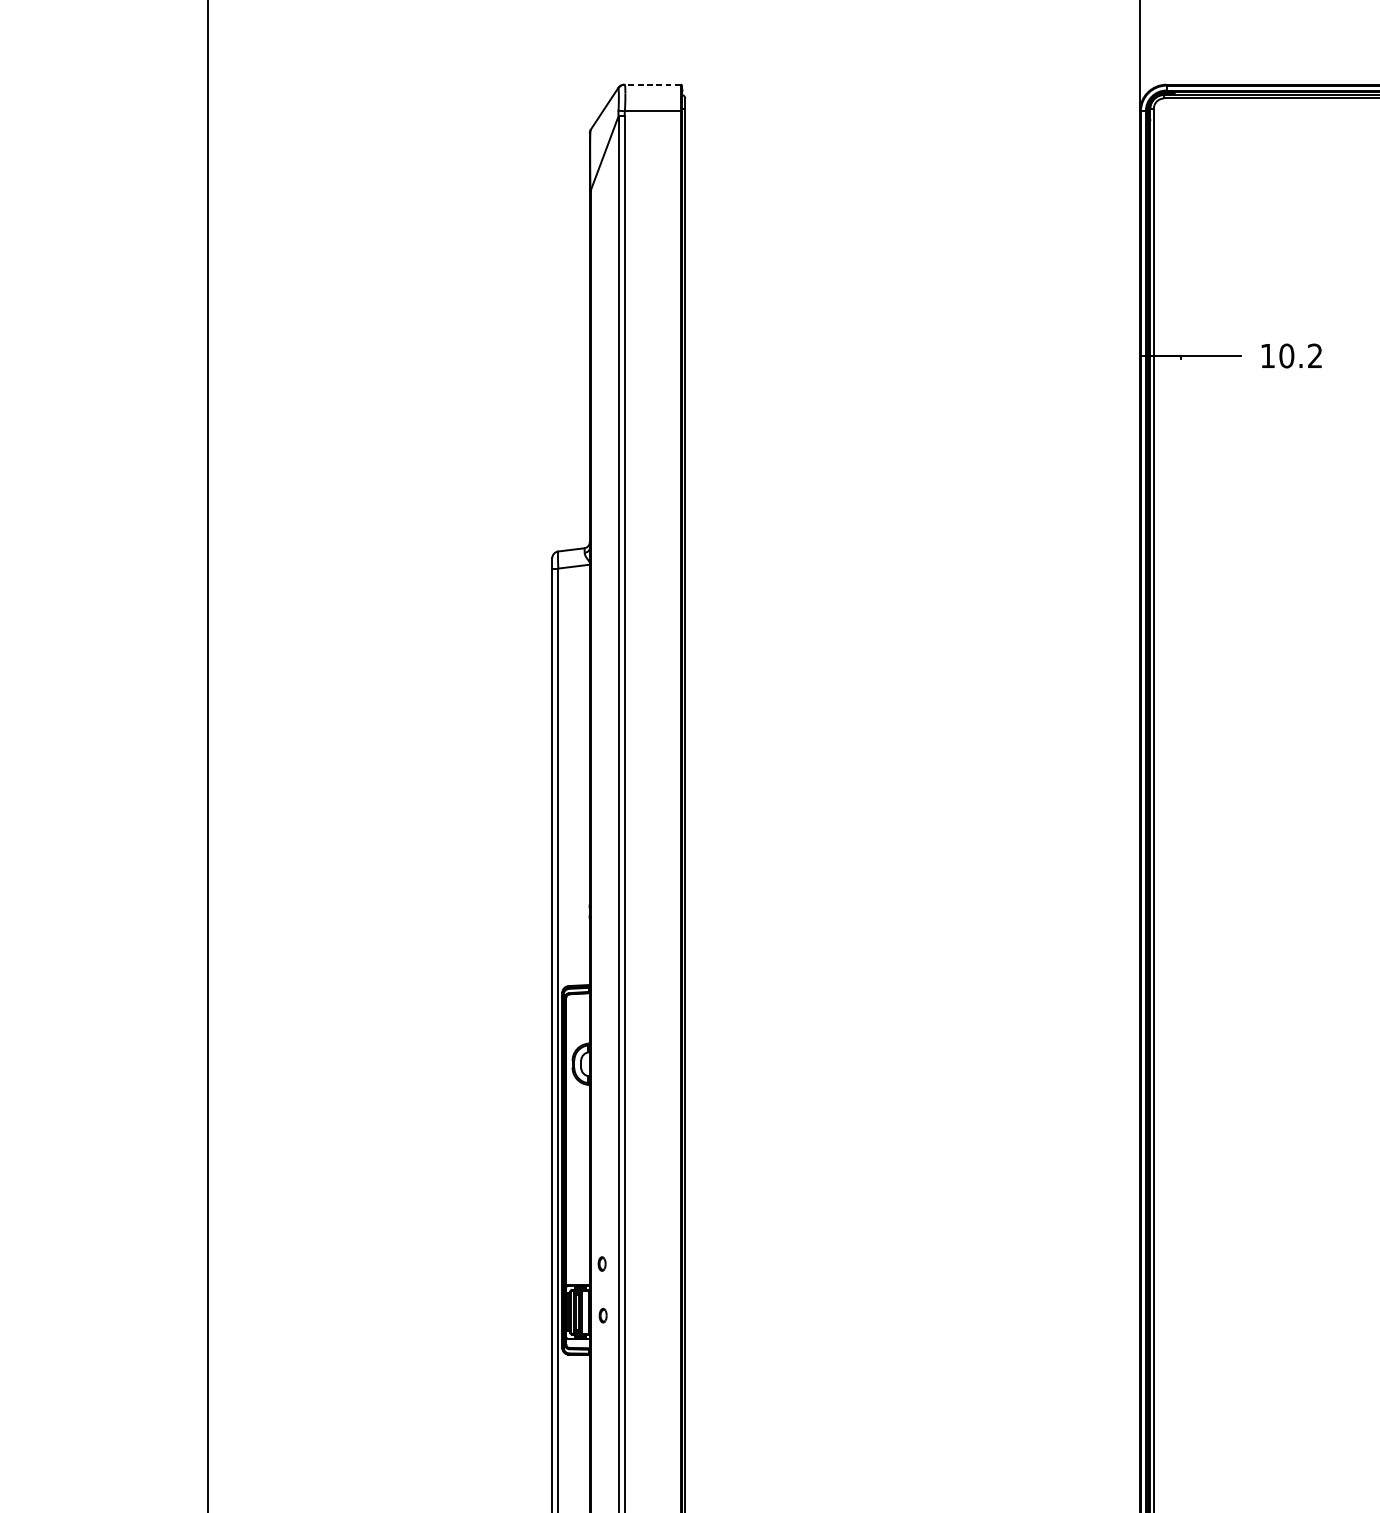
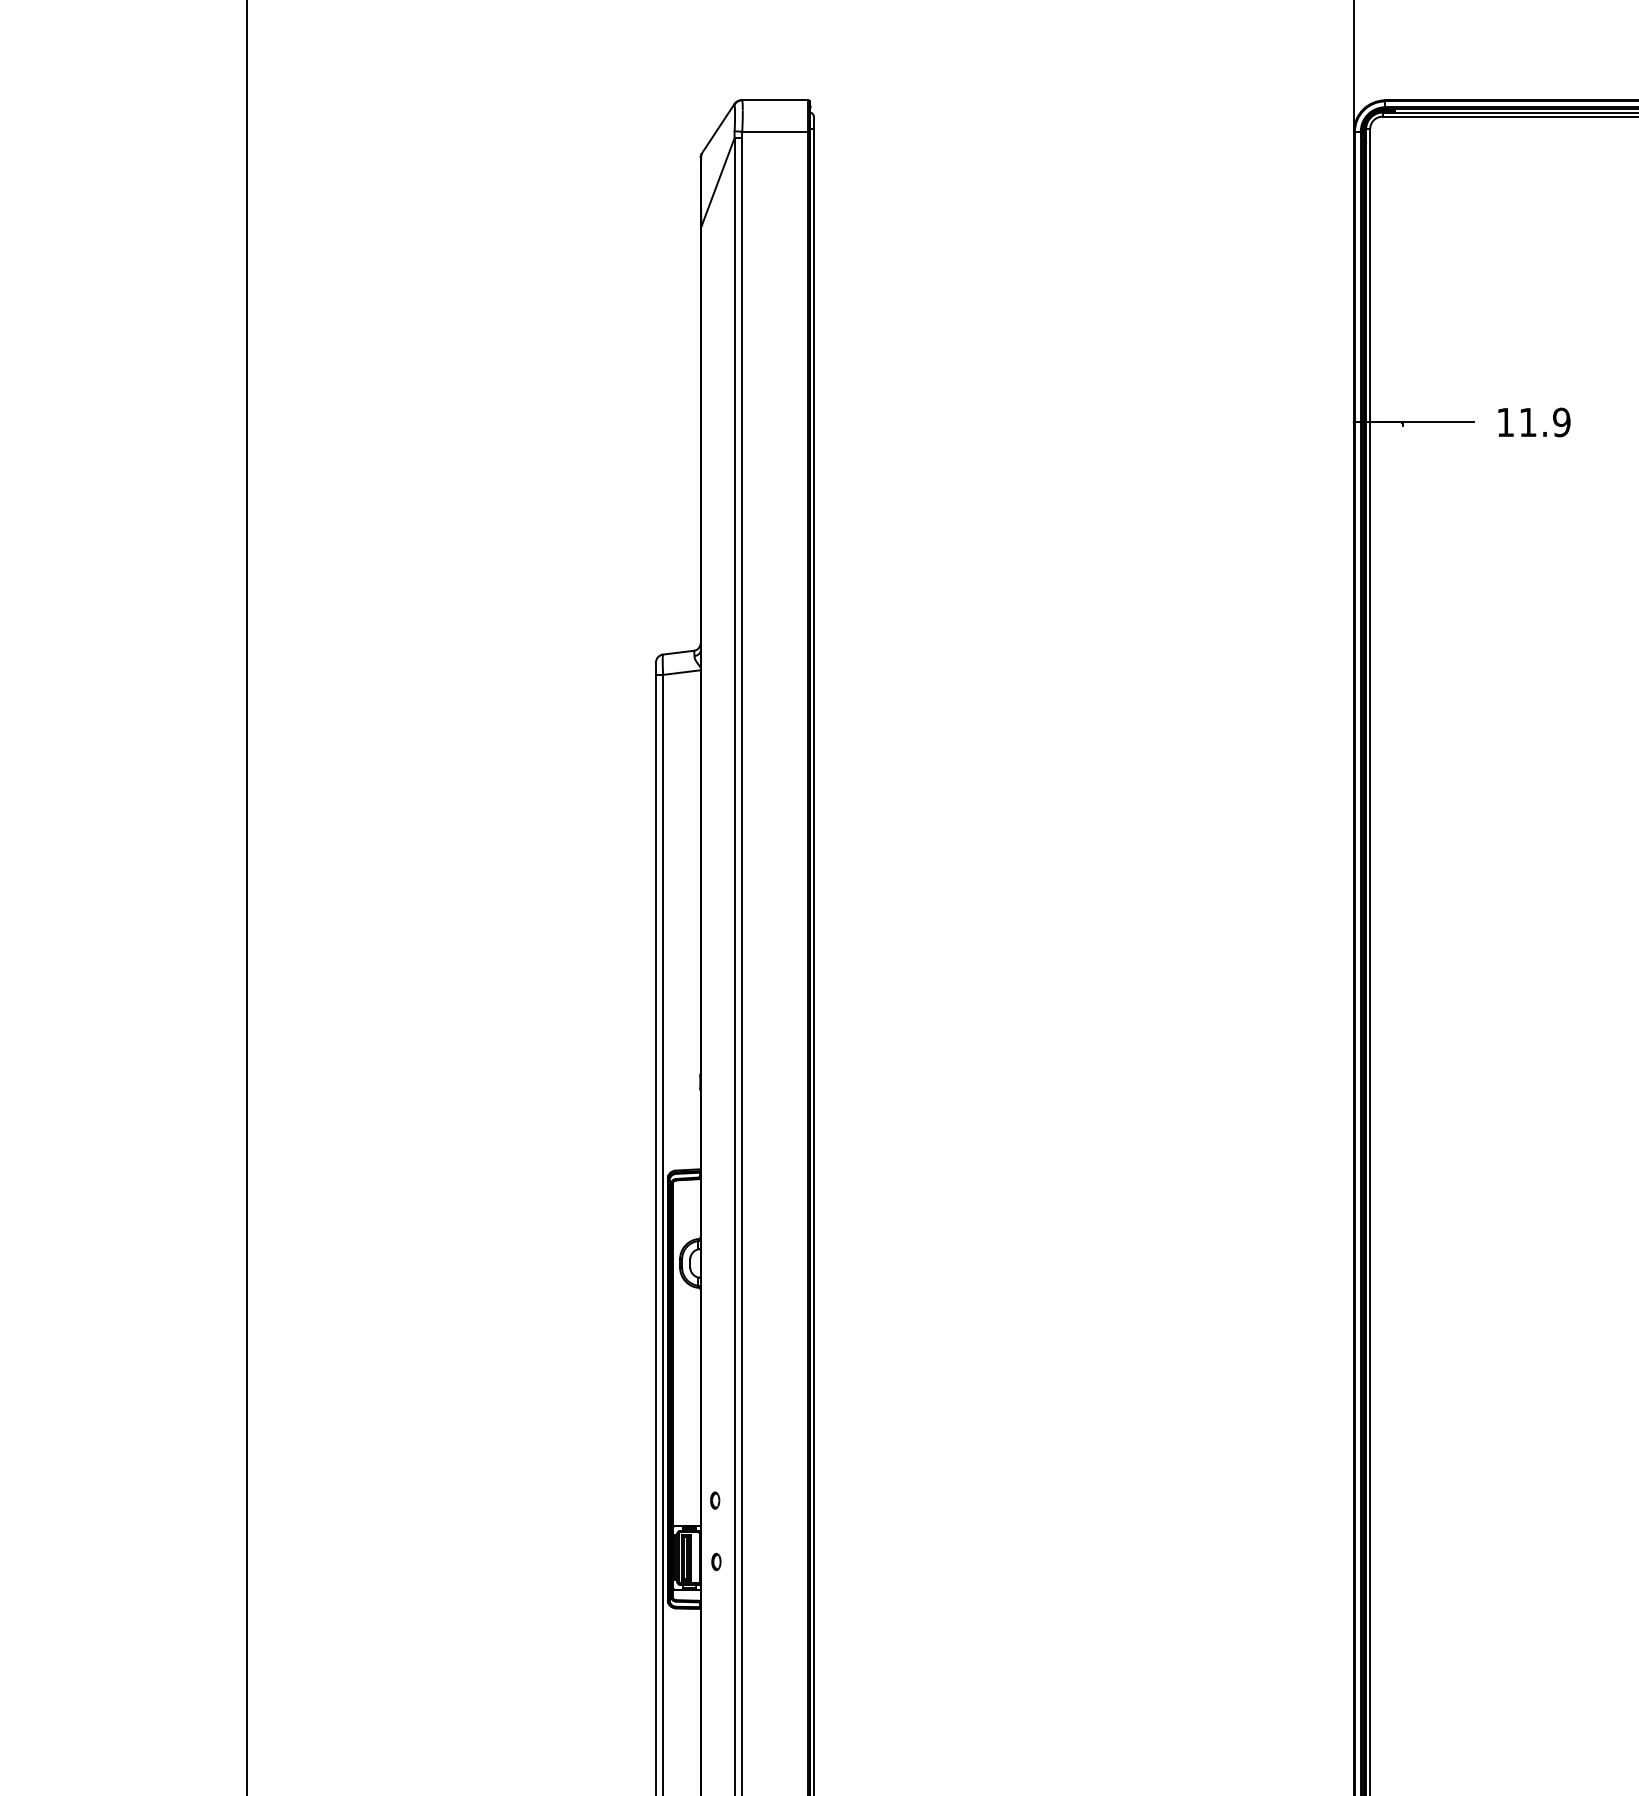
line: (652, 84) -> (774, 100), dashed -> solid
text: (1300, 356) -> (1544, 422), 10.2 -> 11.9

